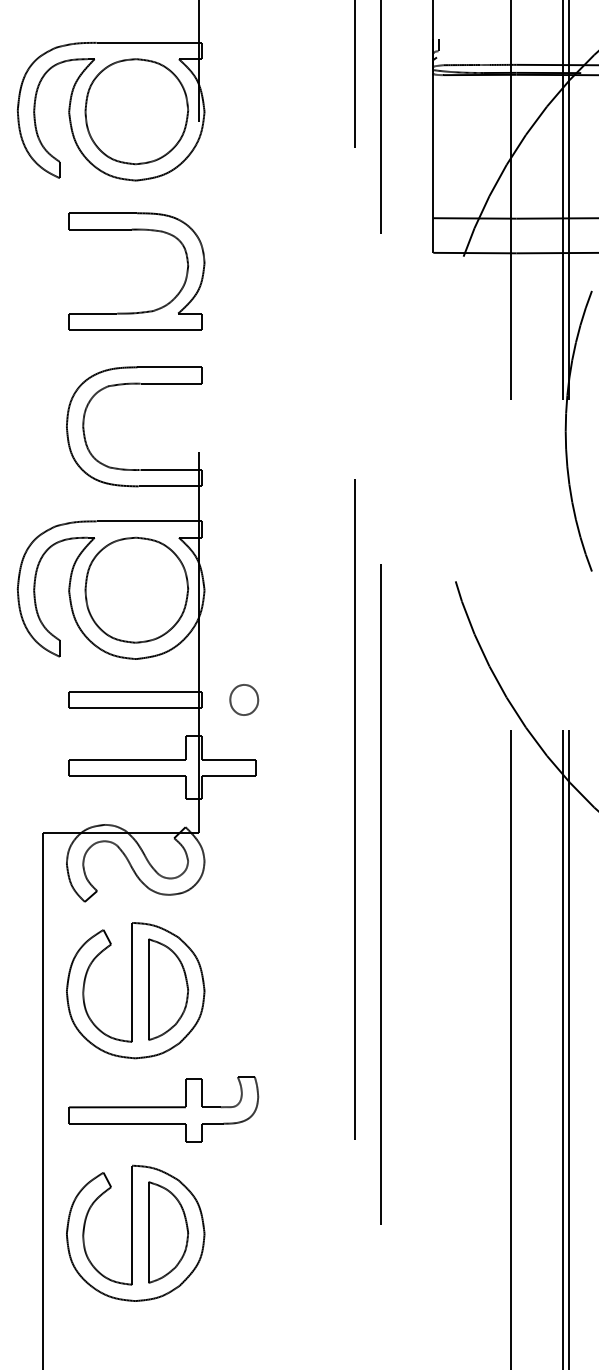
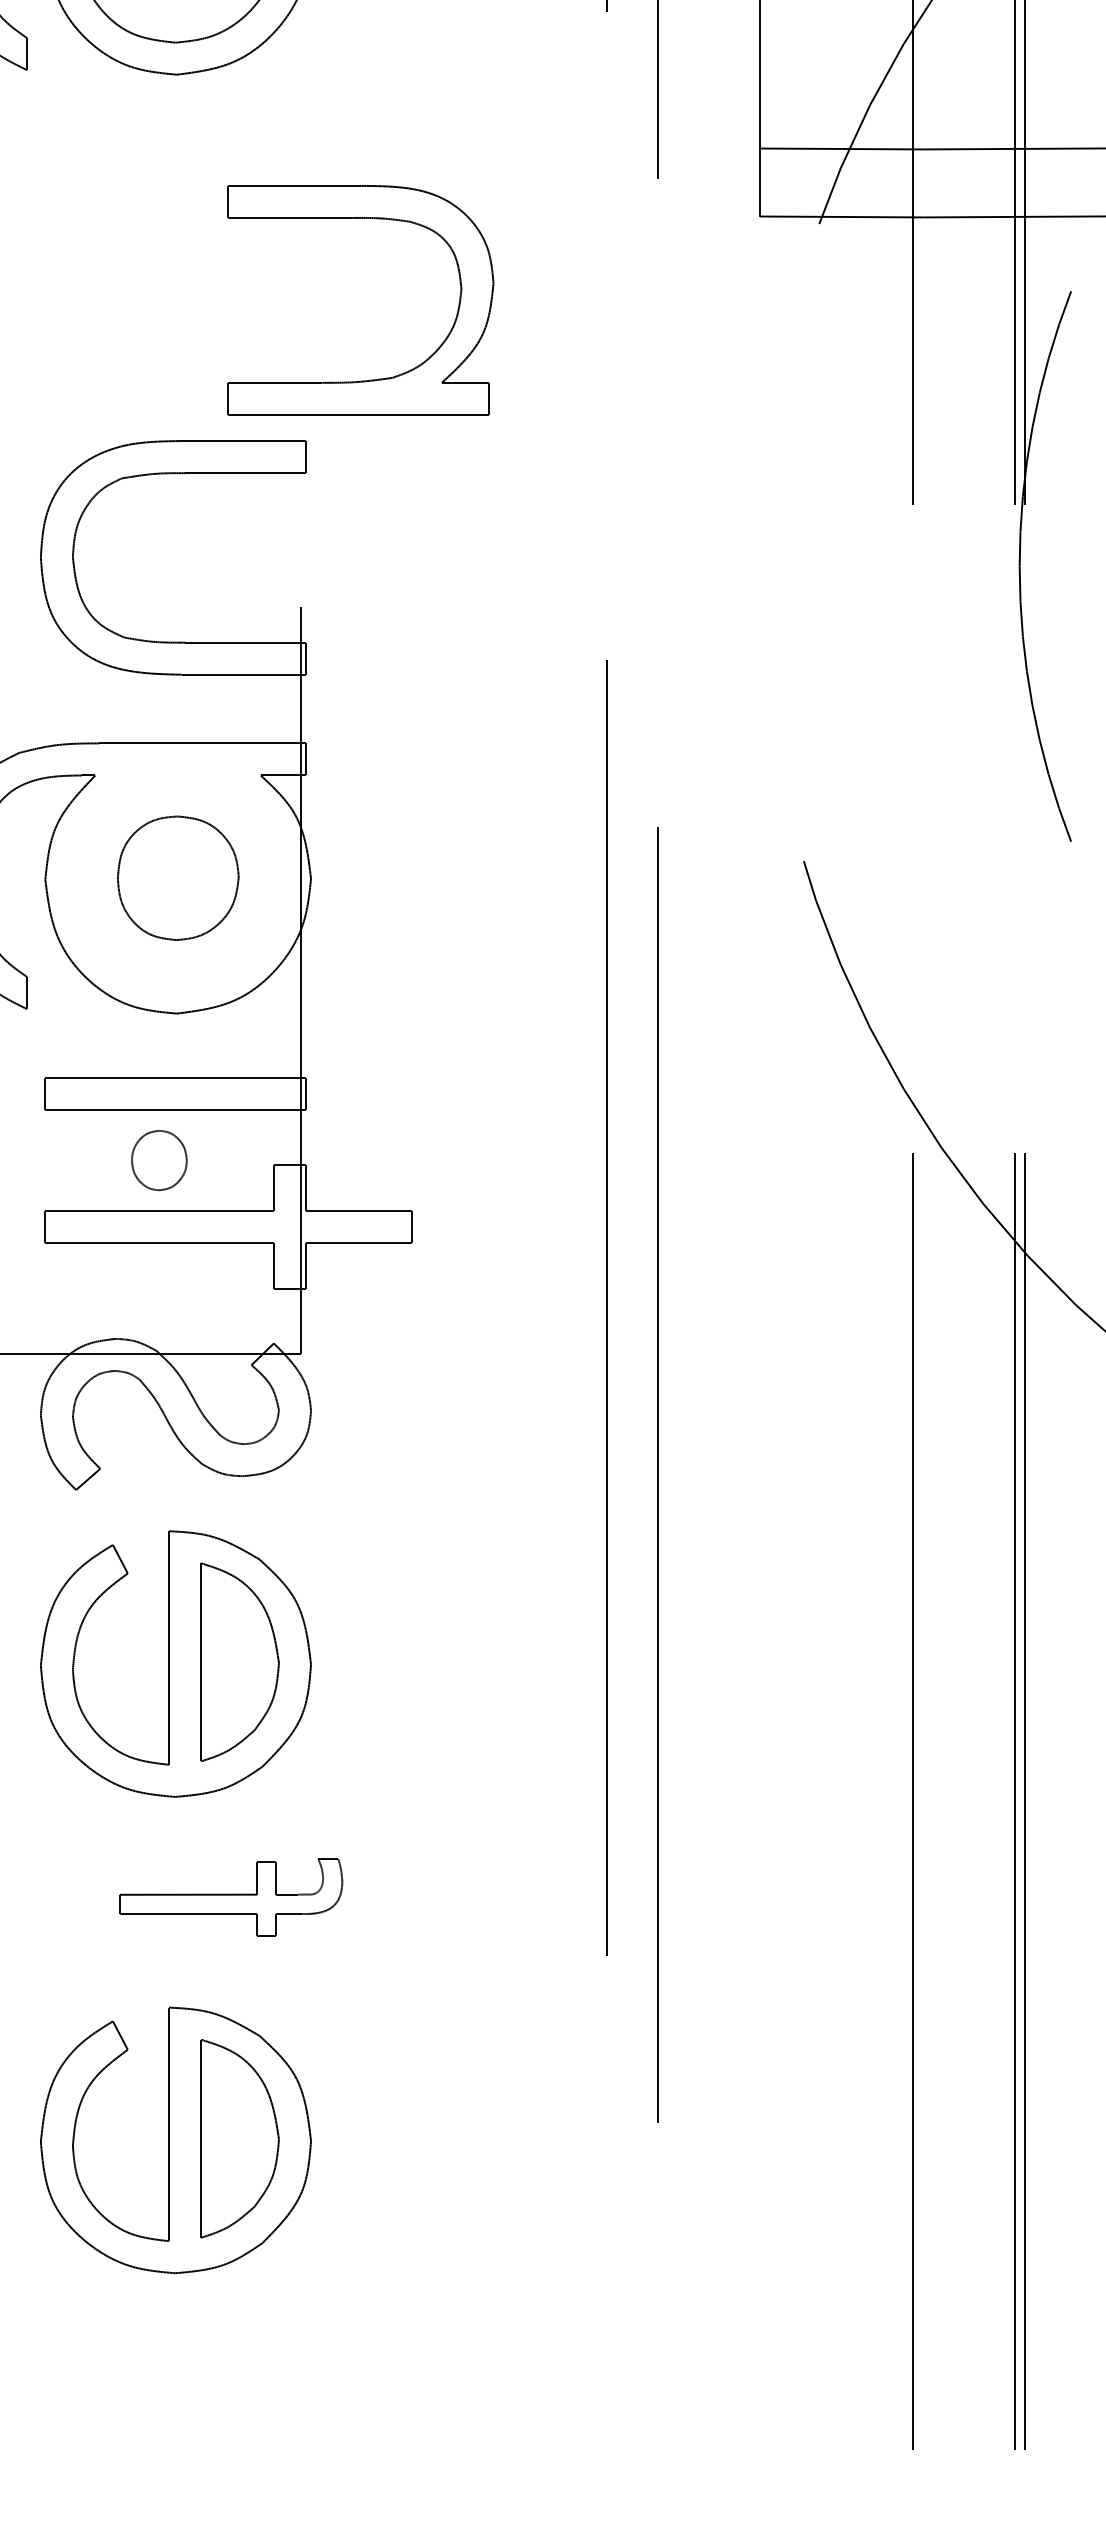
part: (139, 311) -> (365, 378), moved
part: (136, 589) -> (177, 877), size x0.6
part: (244, 699) -> (159, 1159), moved
part: (163, 1109) -> (230, 1897), size x0.6

